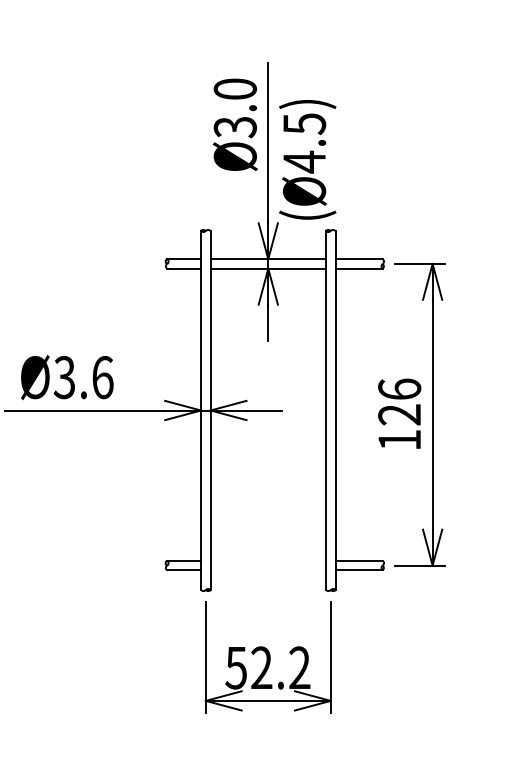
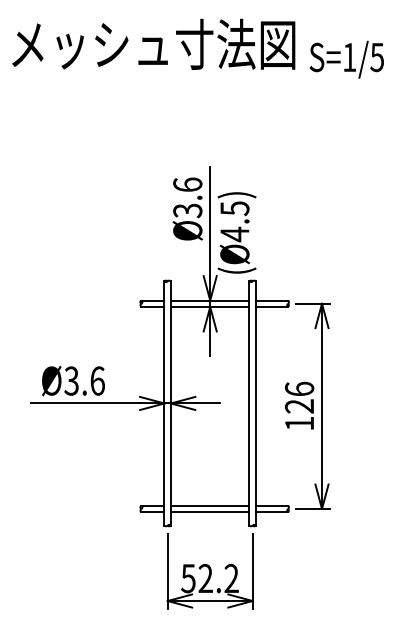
text: (234, 88) -> (187, 184), Ø3.0 -> Ø3.6
line: (267, 560) -> (209, 505), added
line: (267, 570) -> (209, 512), added

